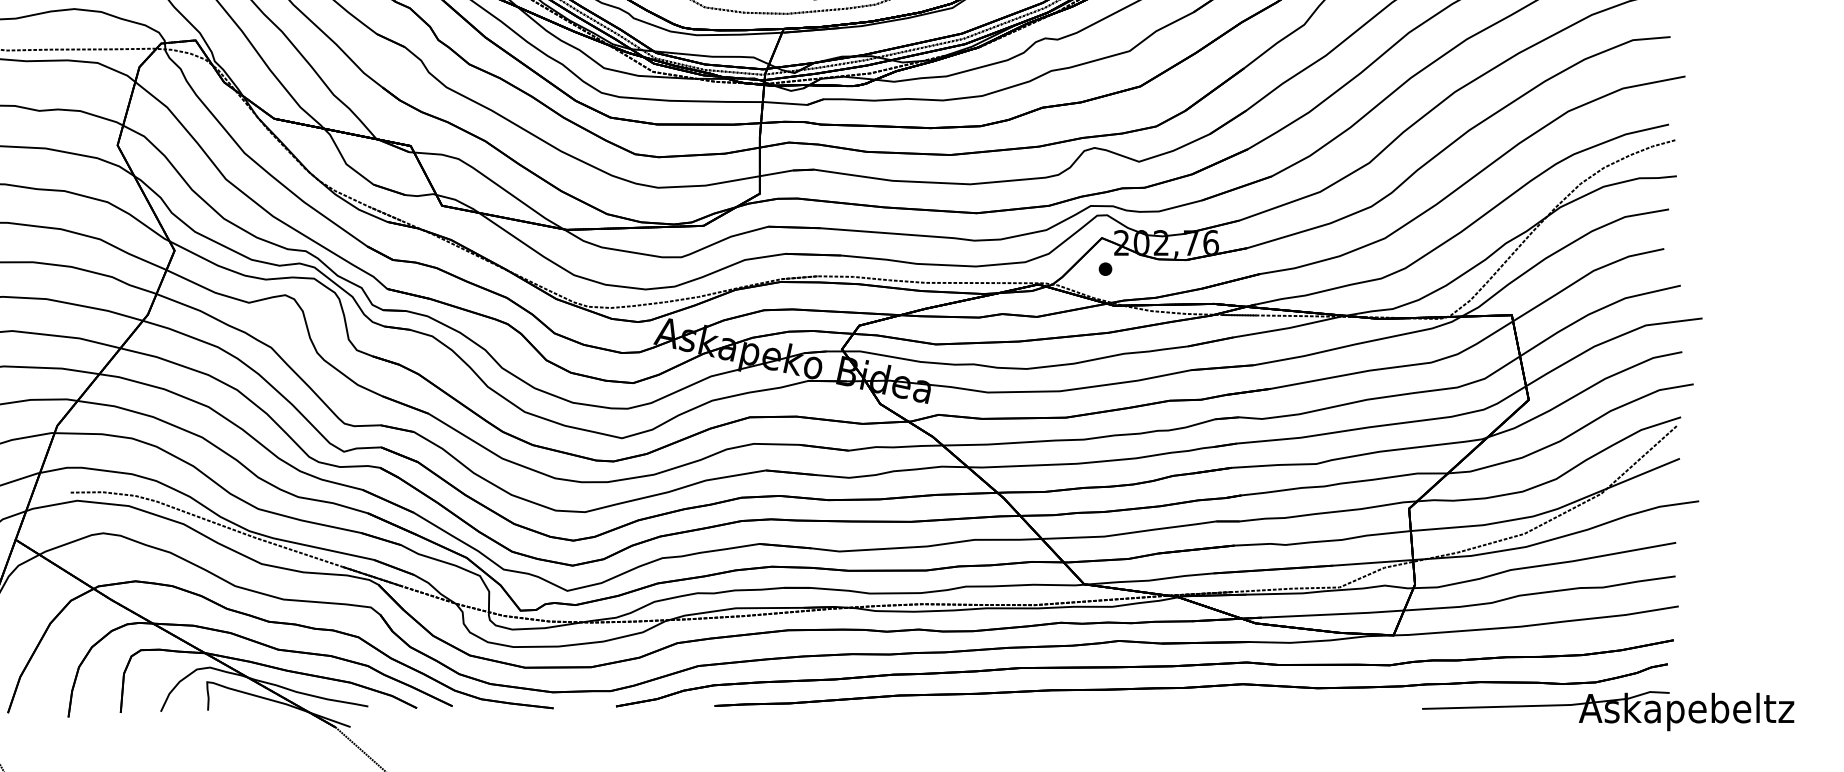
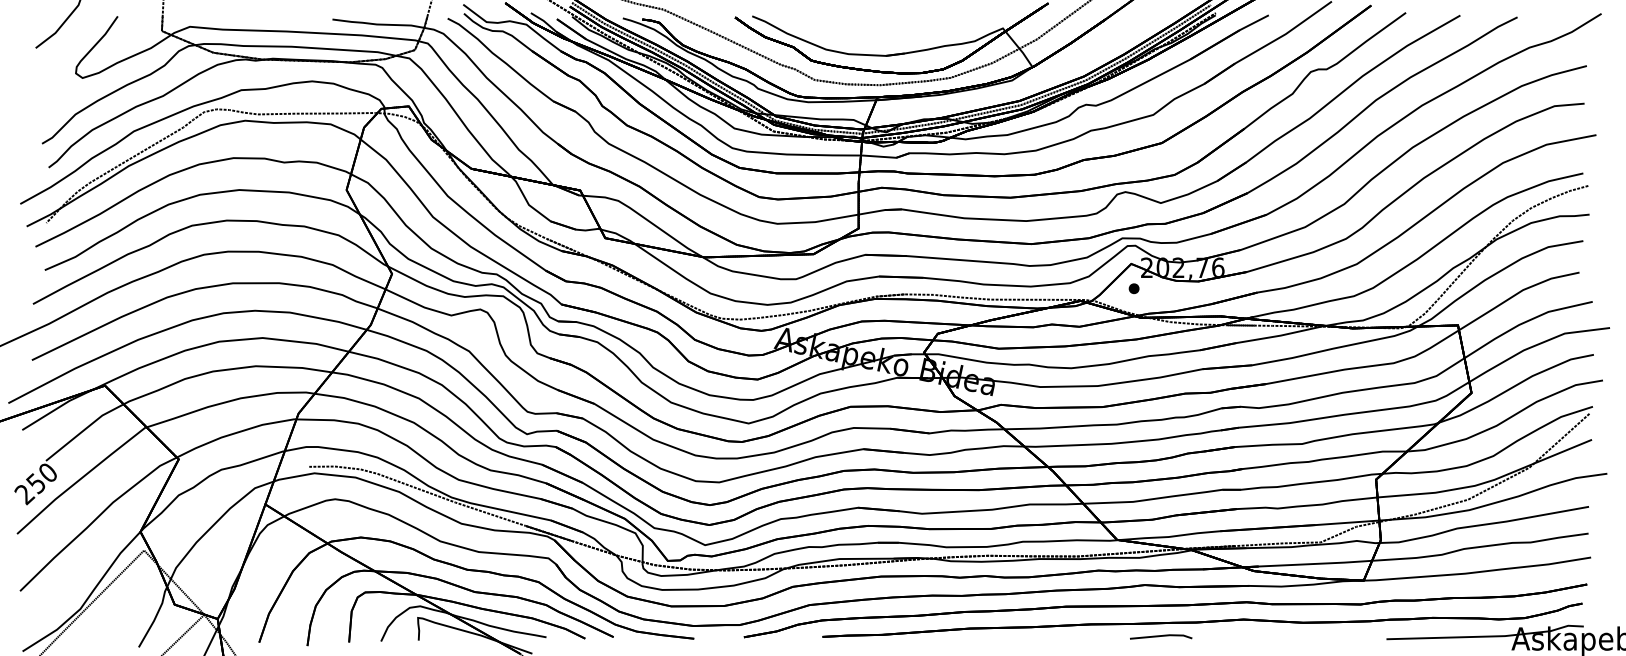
line: (1139, 705) -> (1161, 636), added

